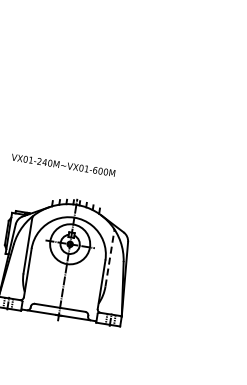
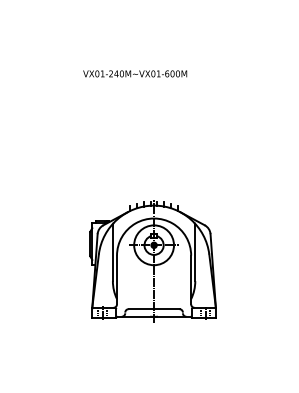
text: (63, 164) -> (135, 73), moved
line: (110, 258) -> (195, 253), dashed -> solid

